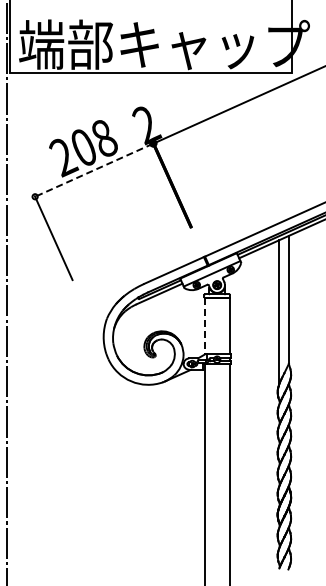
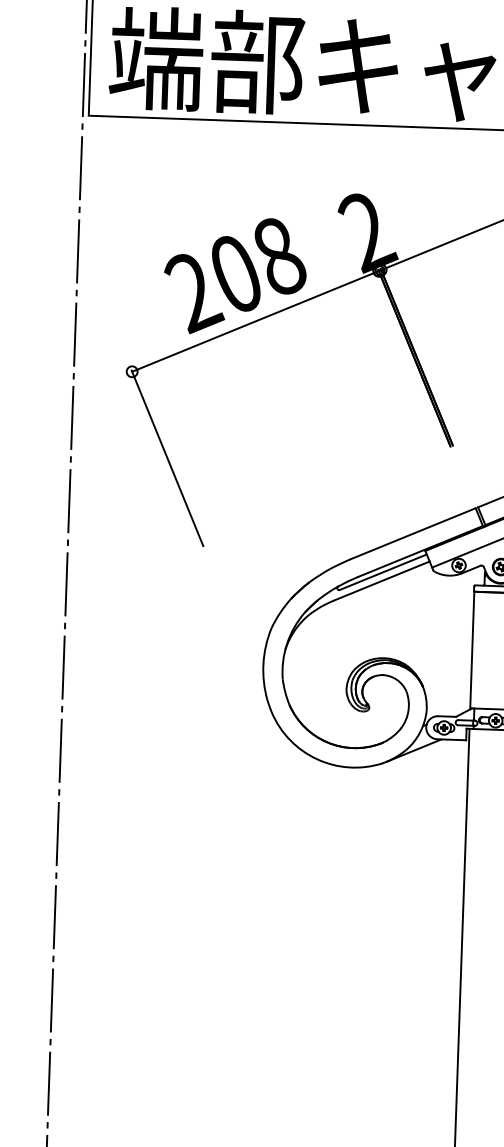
line: (94, 170) -> (256, 321), dashed -> solid
line: (204, 326) -> (471, 651), dashed -> solid

